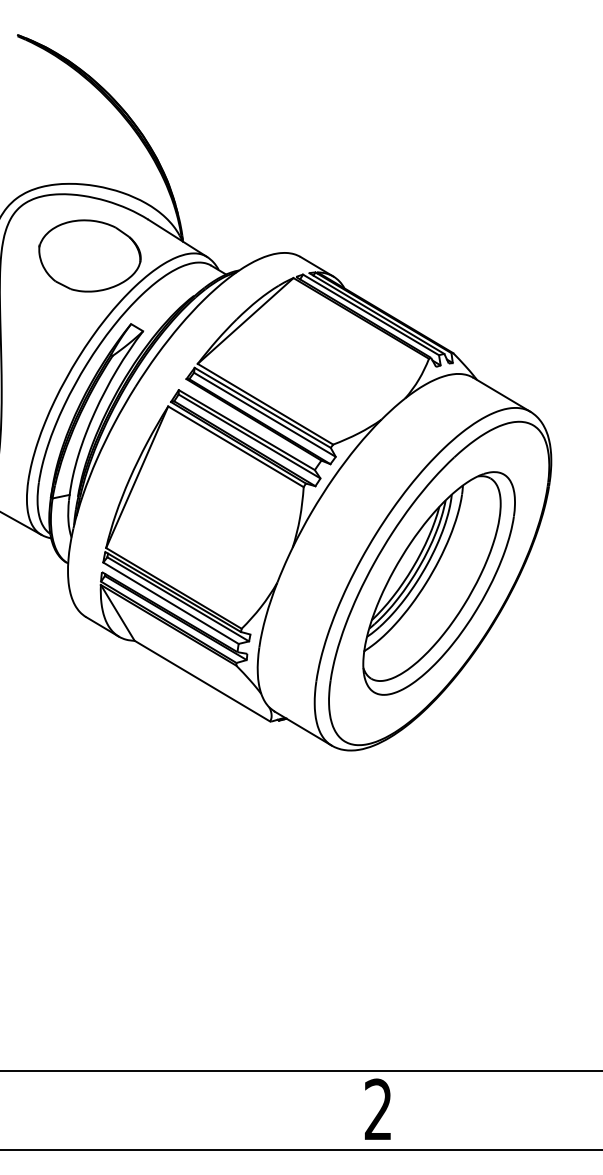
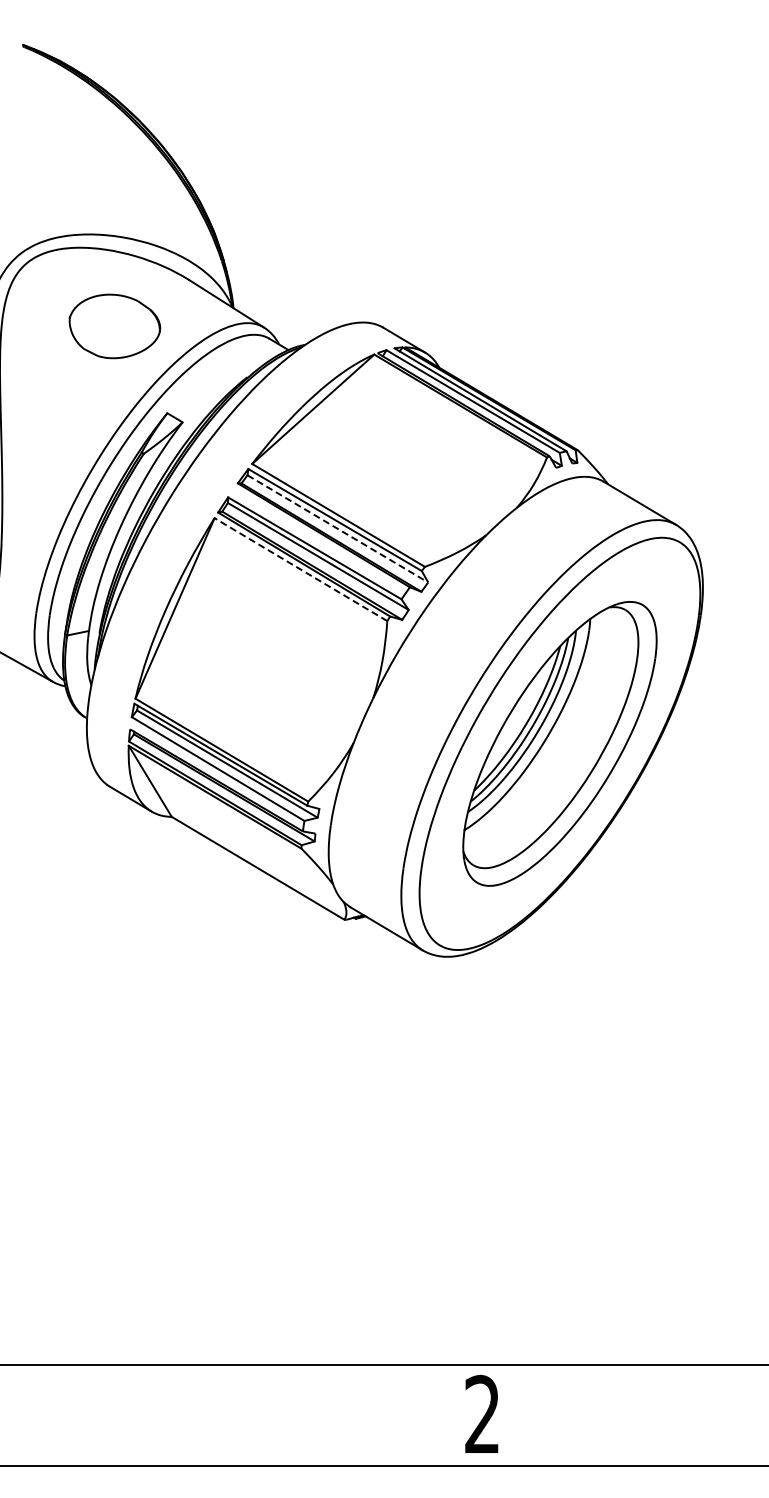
part: (89, 256) -> (114, 326), size x0.7
line: (265, 415) -> (338, 529), solid -> dashed
line: (235, 446) -> (300, 569), solid -> dashed

